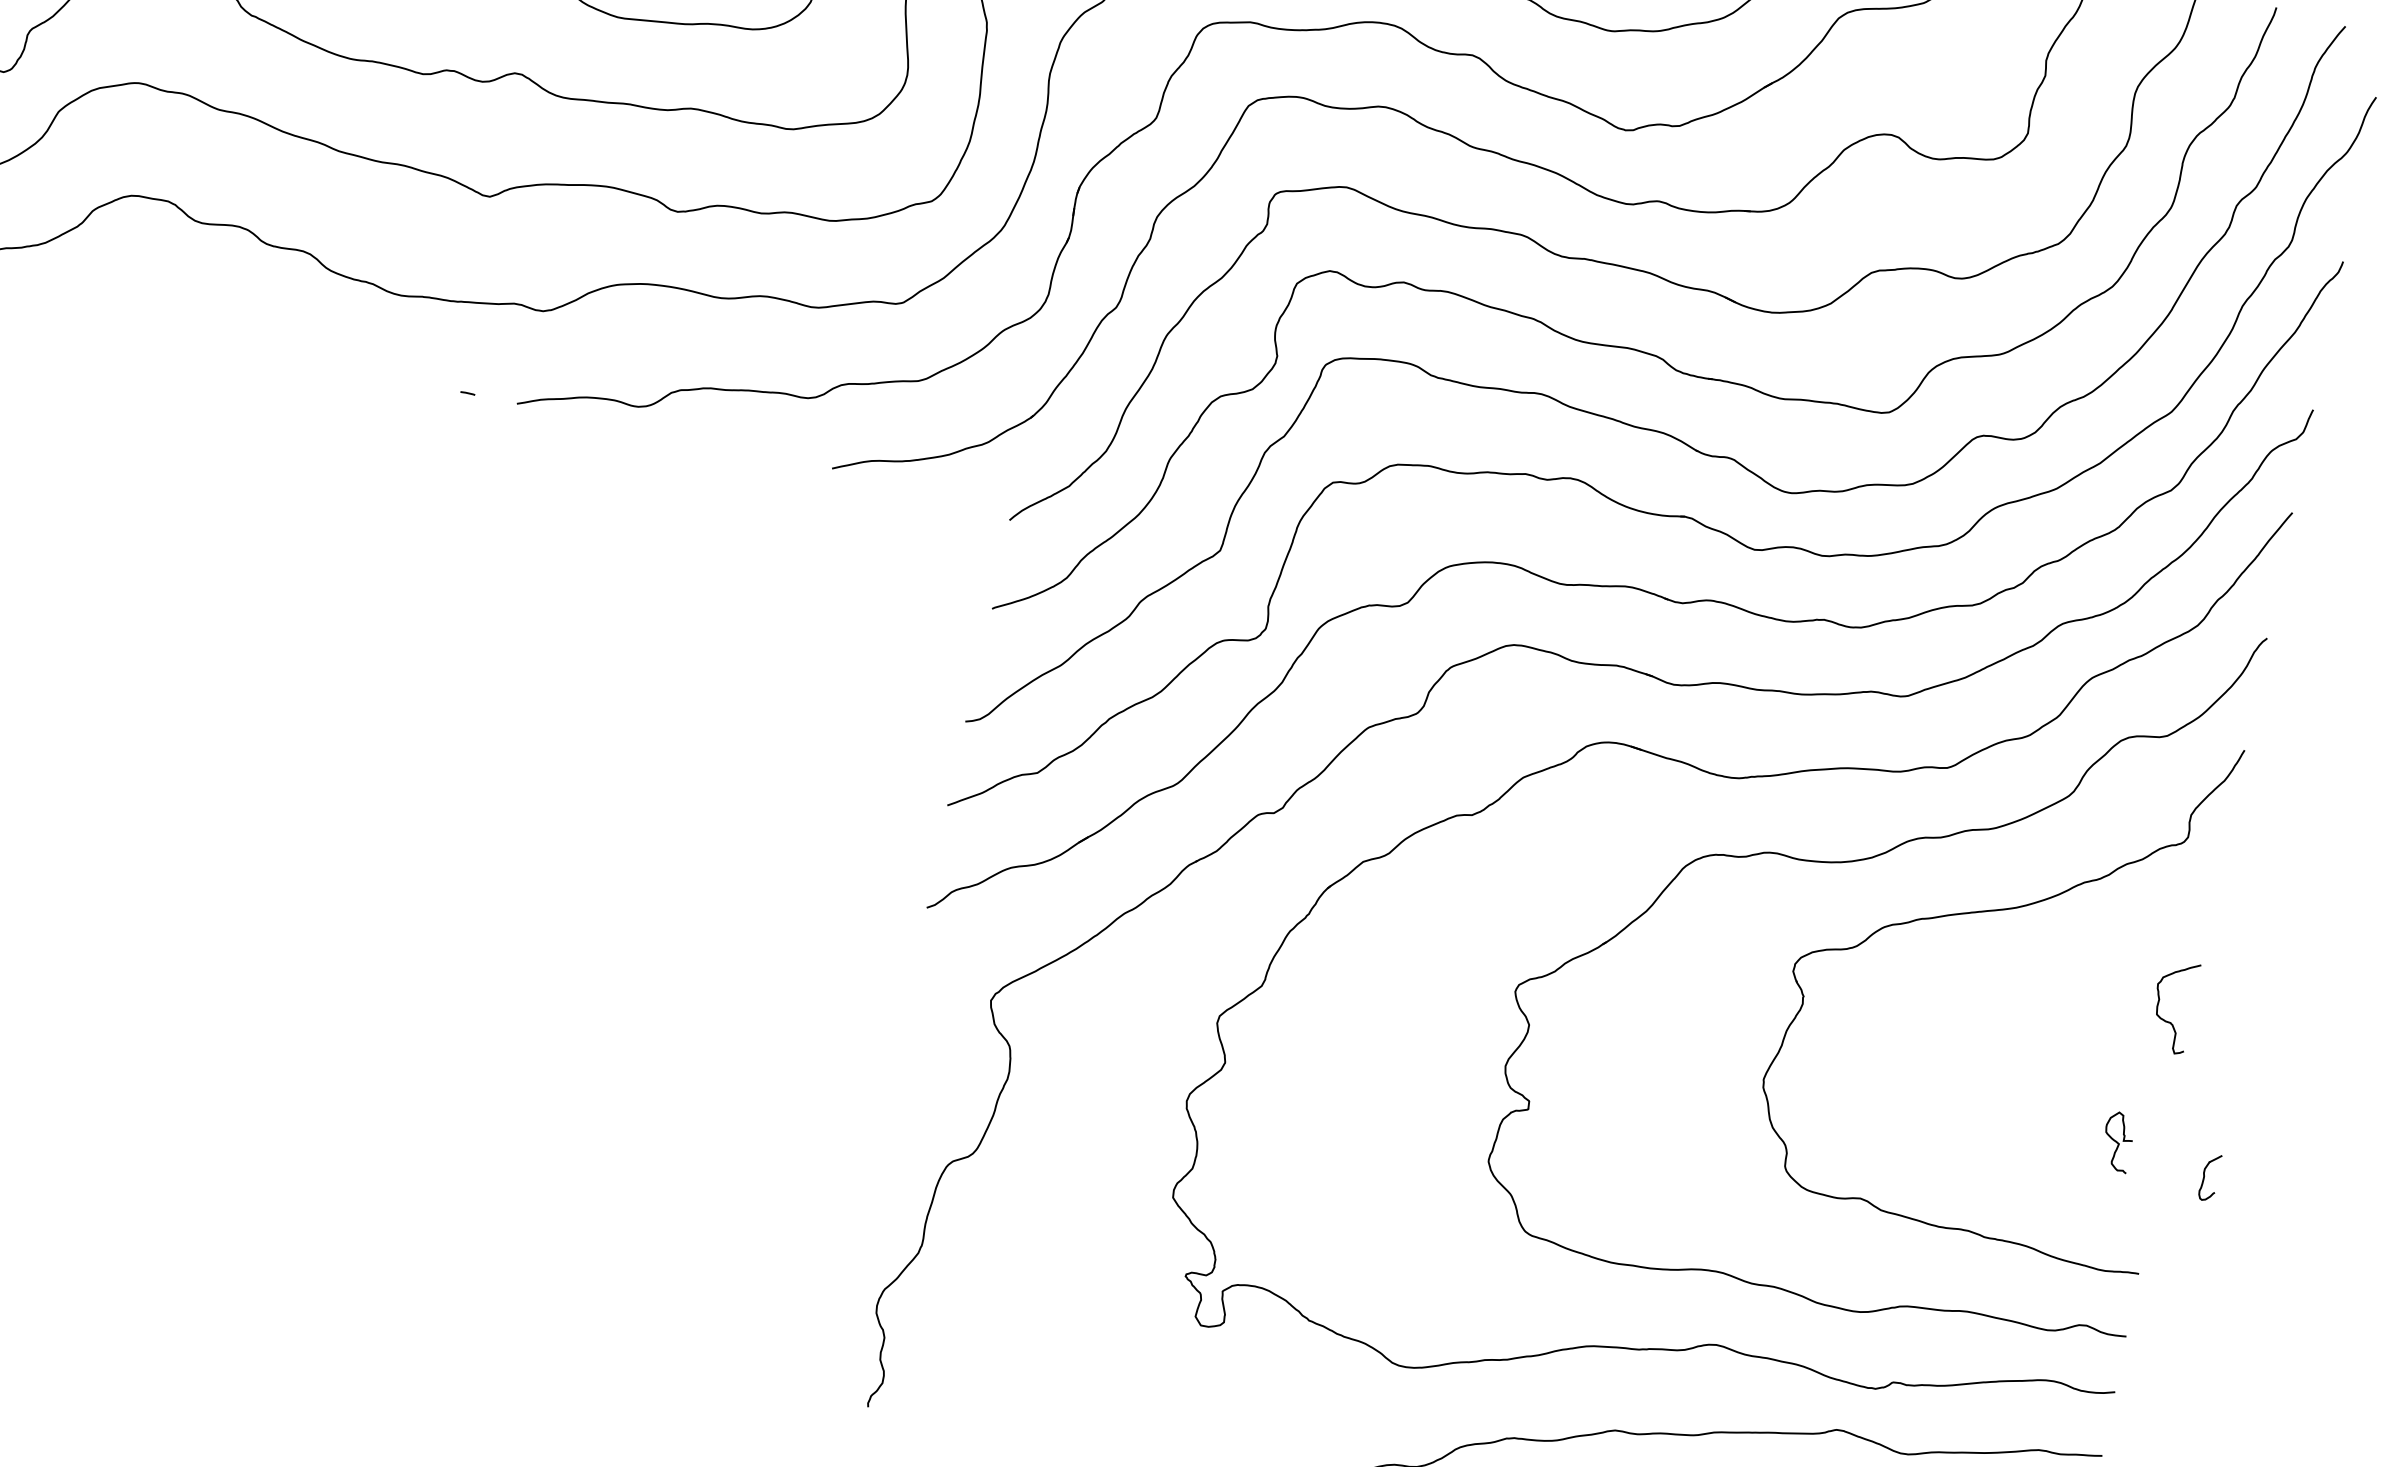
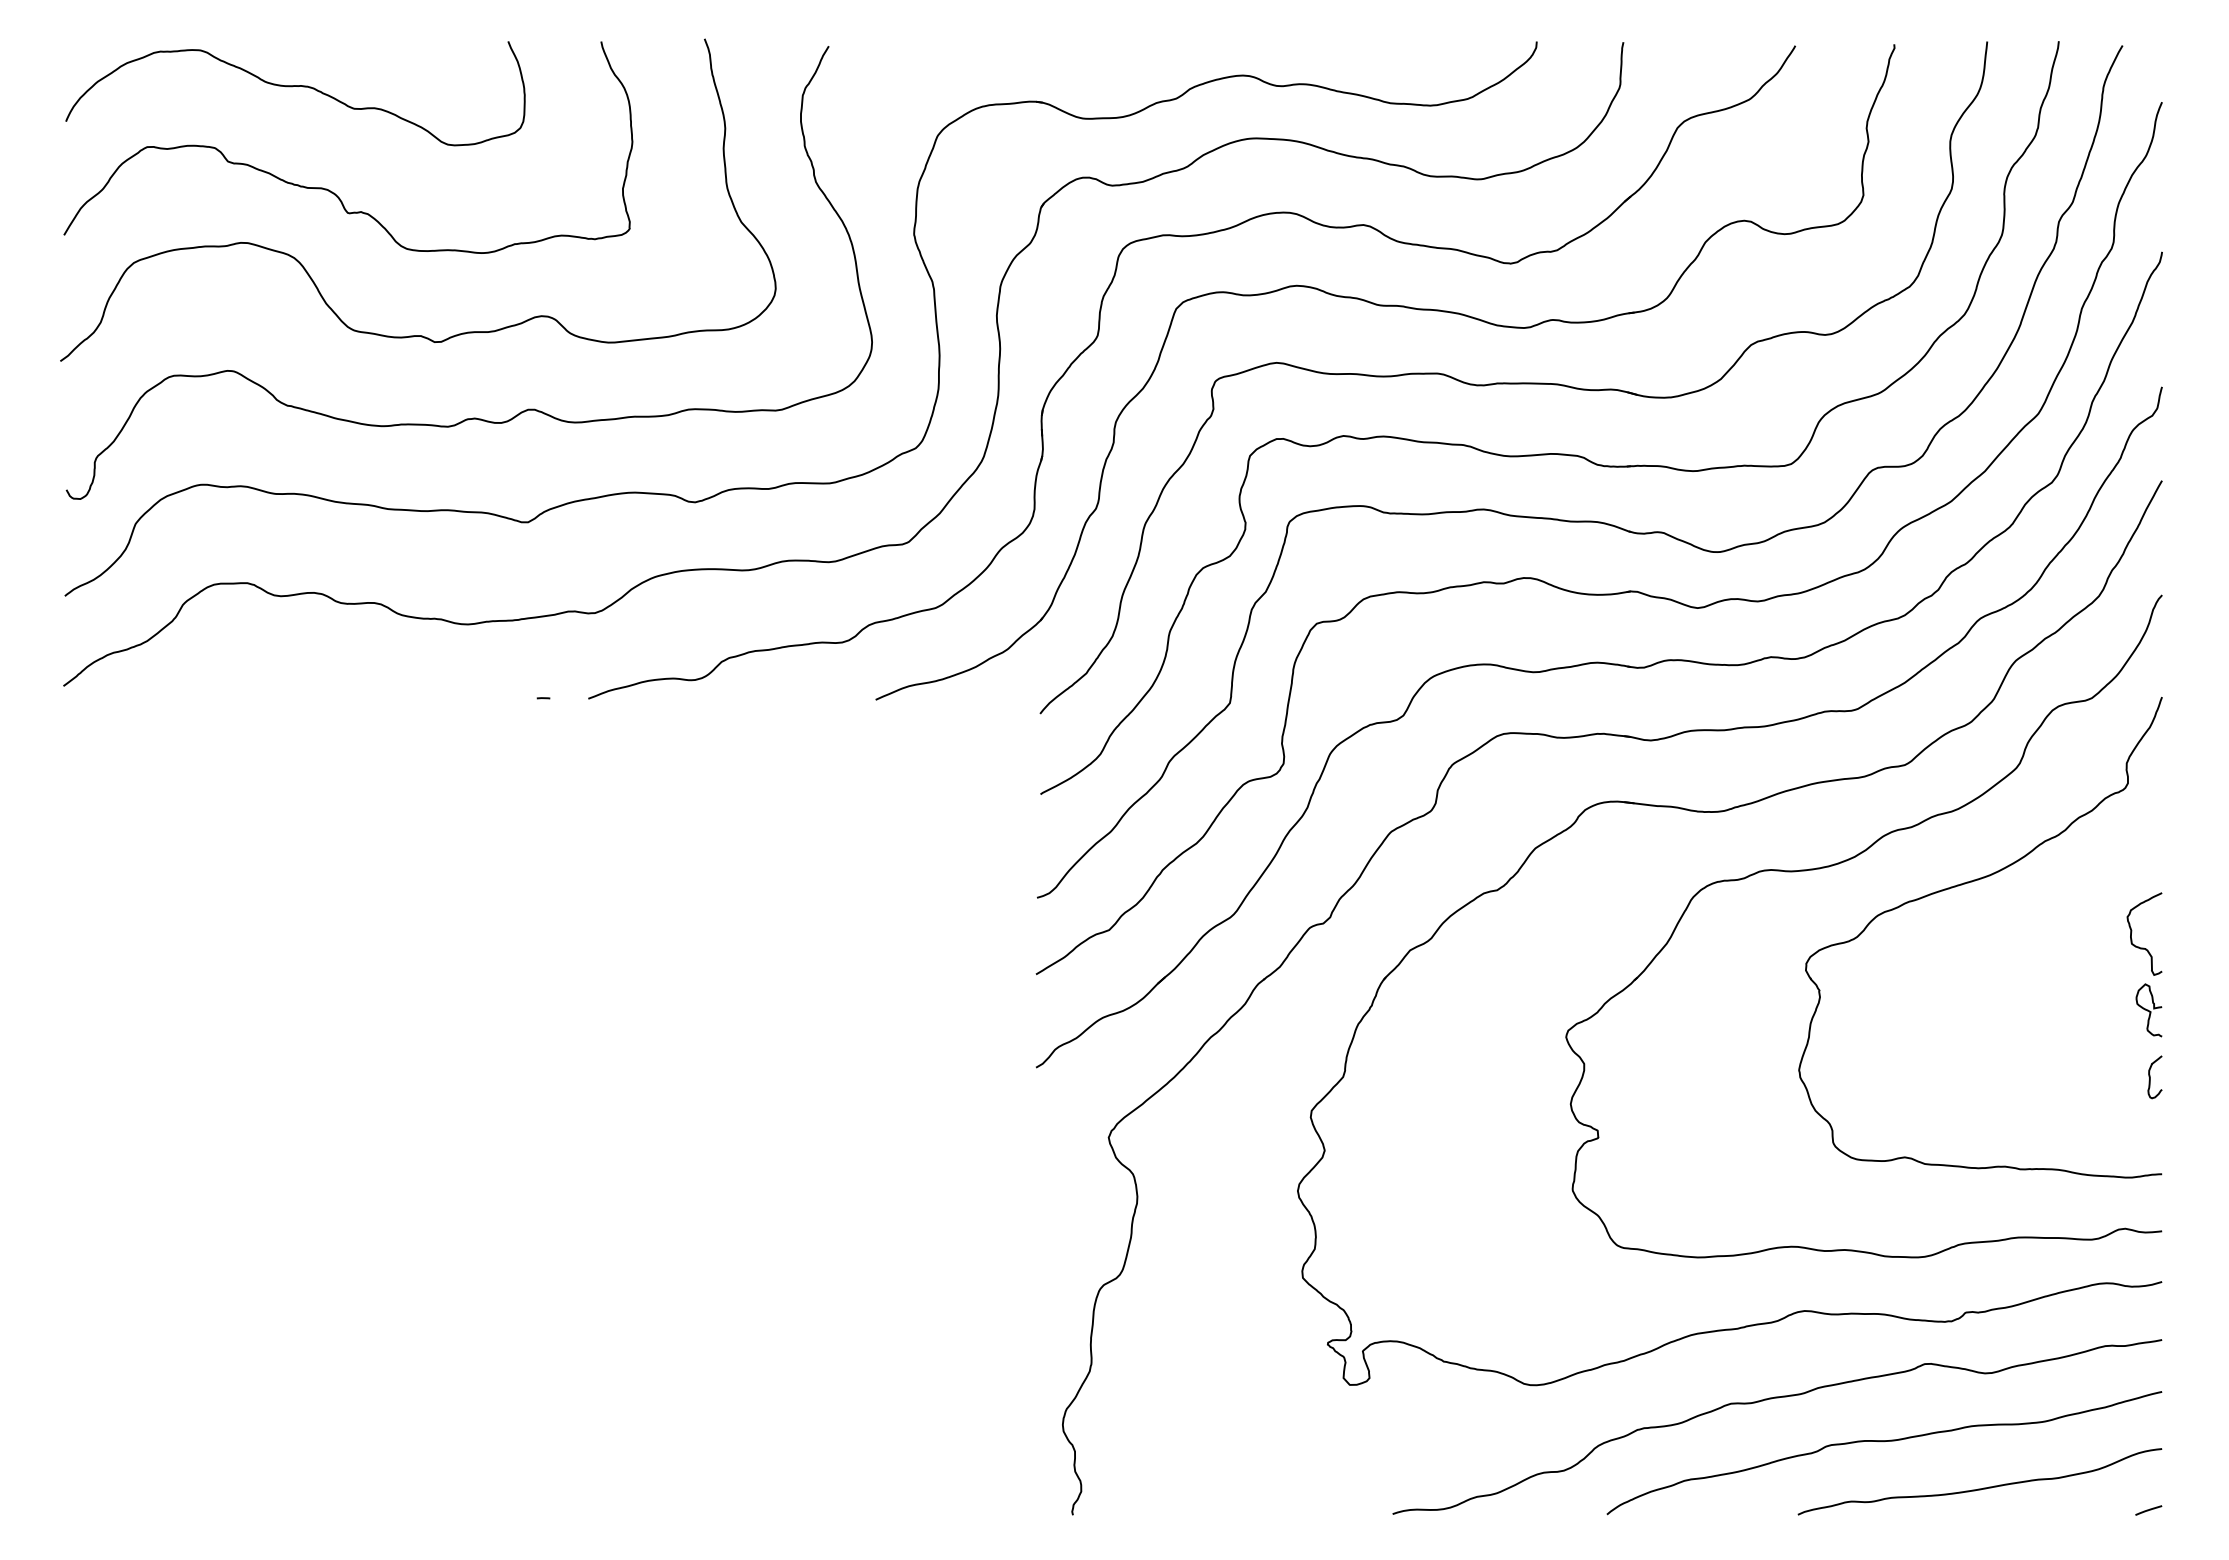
curve: (2117, 1141) -> (2148, 1010), moved
curve: (2204, 1176) -> (2150, 1077), moved

